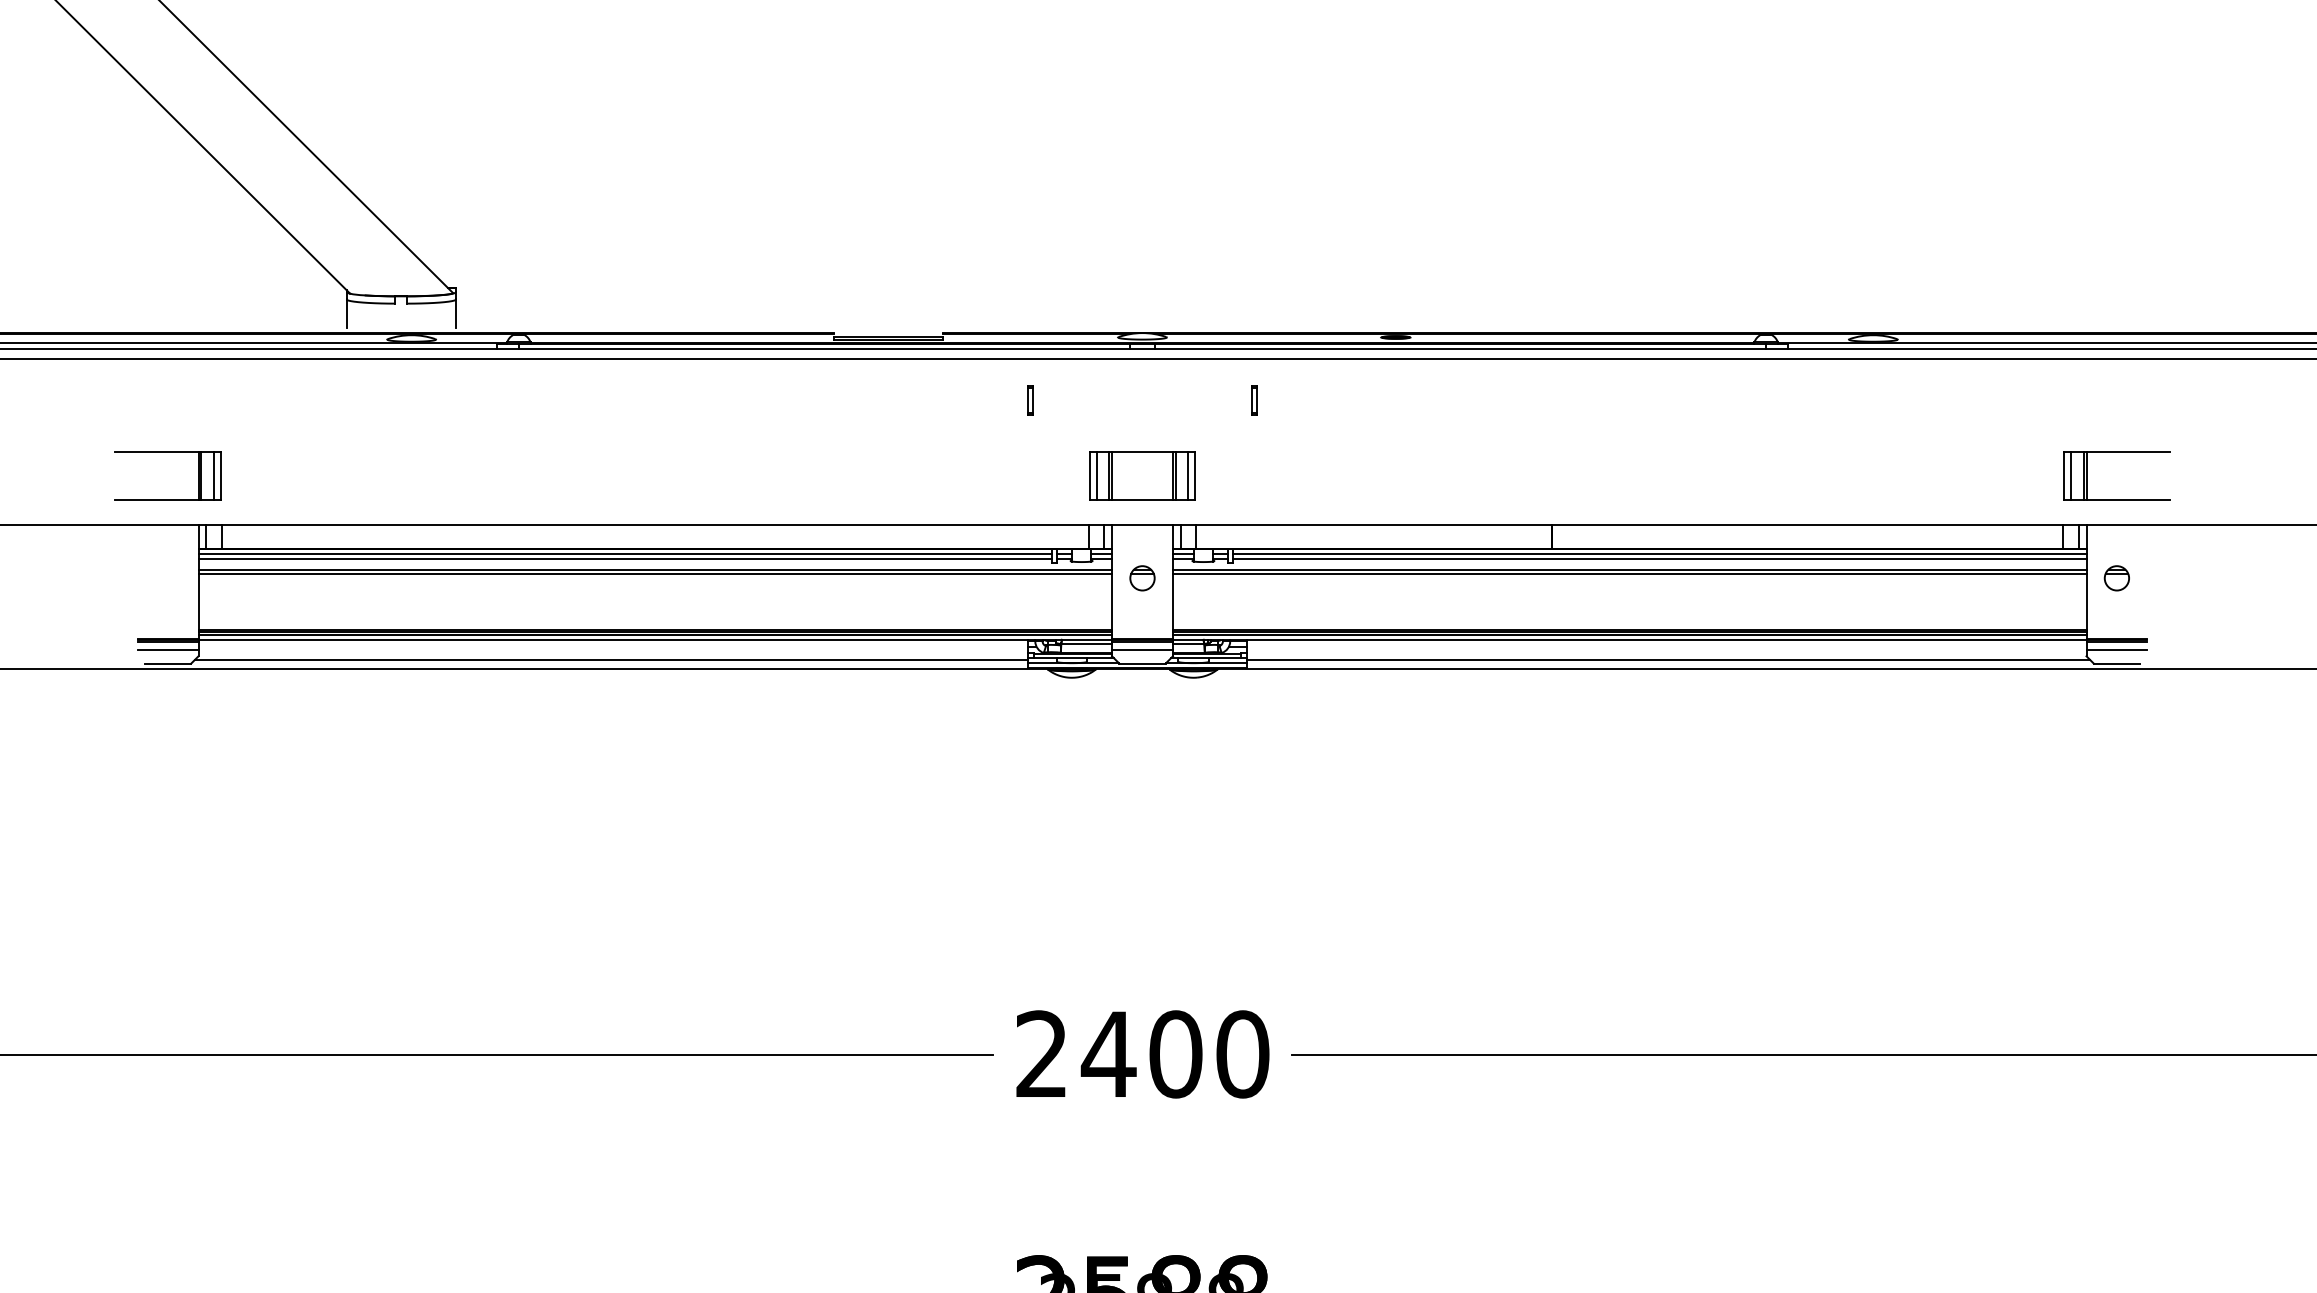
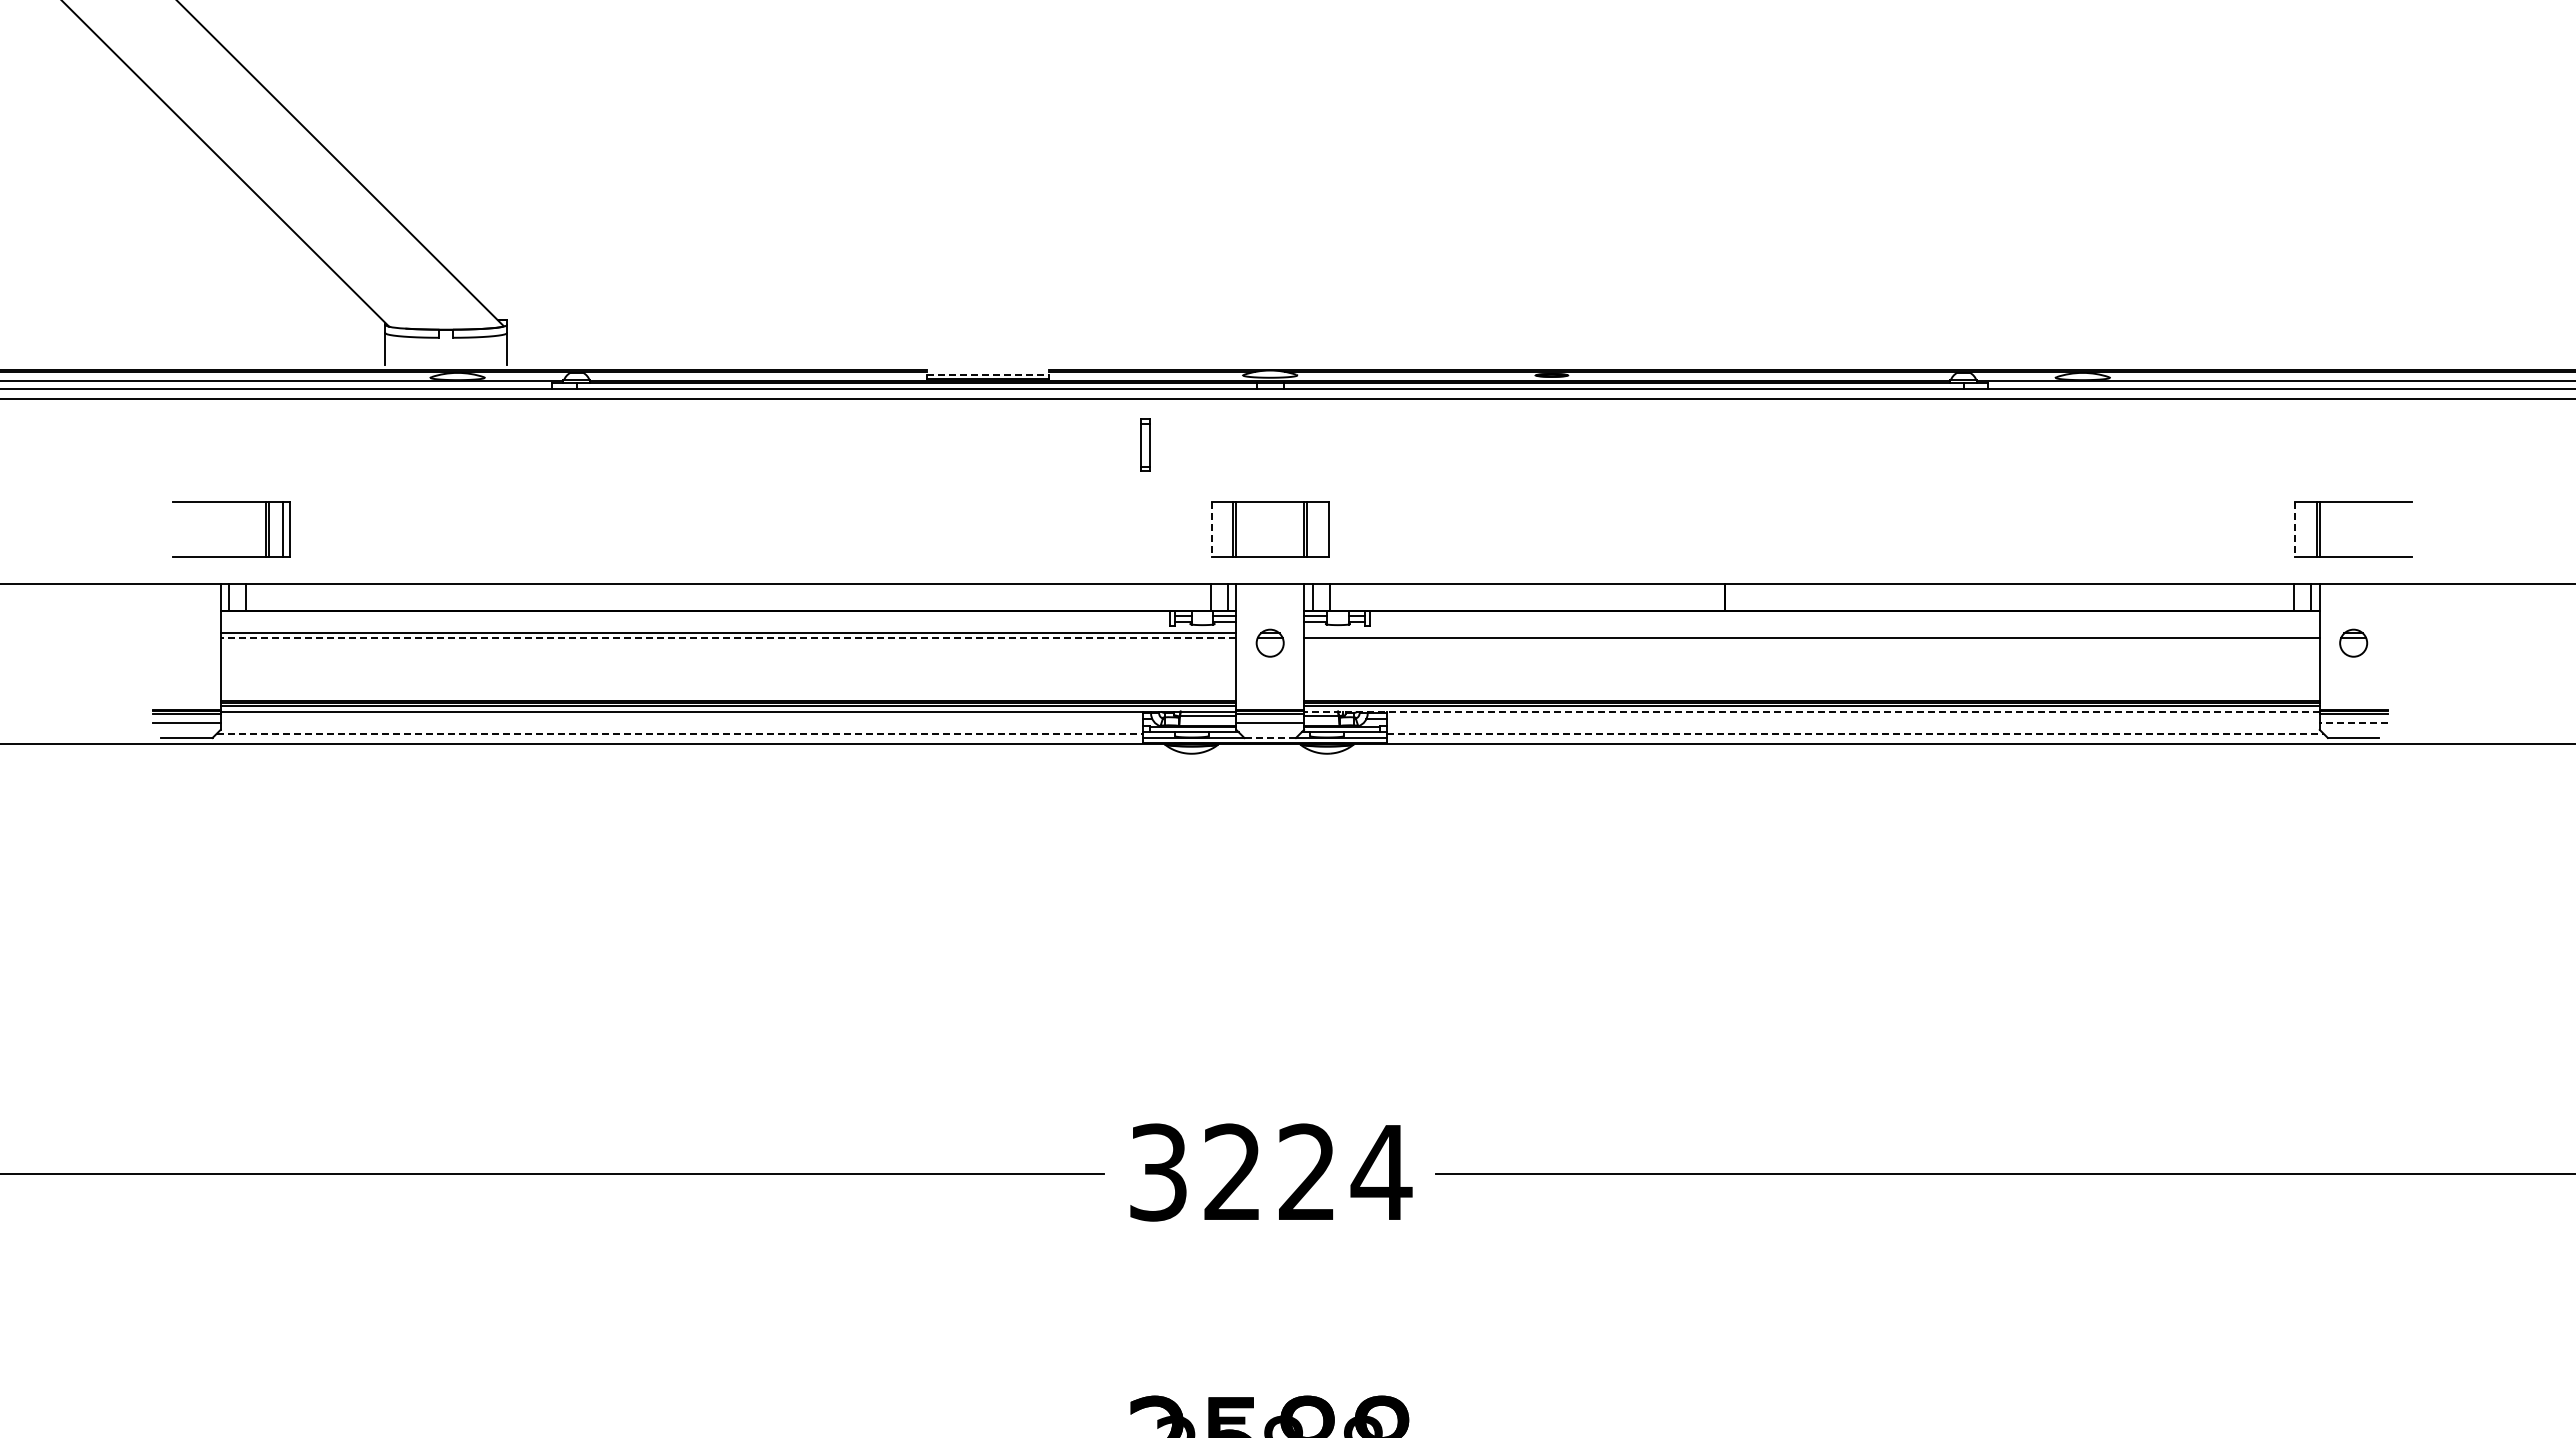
line: (888, 336) -> (987, 374), solid -> dashed
part: (1030, 400) -> (1145, 445), size x1.6
part: (1254, 400) -> (1394, 445), removed
part: (167, 451) -> (231, 502), moved
line: (1089, 476) -> (1211, 529), solid -> dashed
line: (1096, 476) -> (1219, 529), removed
line: (1188, 476) -> (1321, 529), removed
line: (2064, 476) -> (2295, 529), solid -> dashed
line: (2070, 476) -> (2302, 529), removed
line: (625, 553) -> (695, 615), removed
line: (1659, 553) -> (1844, 615), removed
line: (625, 558) -> (695, 621), removed
line: (1659, 558) -> (1844, 621), removed
line: (1629, 569) -> (1811, 633), removed
line: (655, 574) -> (728, 638), solid -> dashed
line: (1629, 639) -> (1811, 711), solid -> dashed
line: (2116, 649) -> (2353, 722), solid -> dashed
line: (612, 659) -> (680, 733), solid -> dashed
line: (1668, 659) -> (1855, 733), solid -> dashed
line: (1142, 664) -> (1270, 738), solid -> dashed
text: (1143, 1054) -> (1271, 1172), 2400 -> 3224

